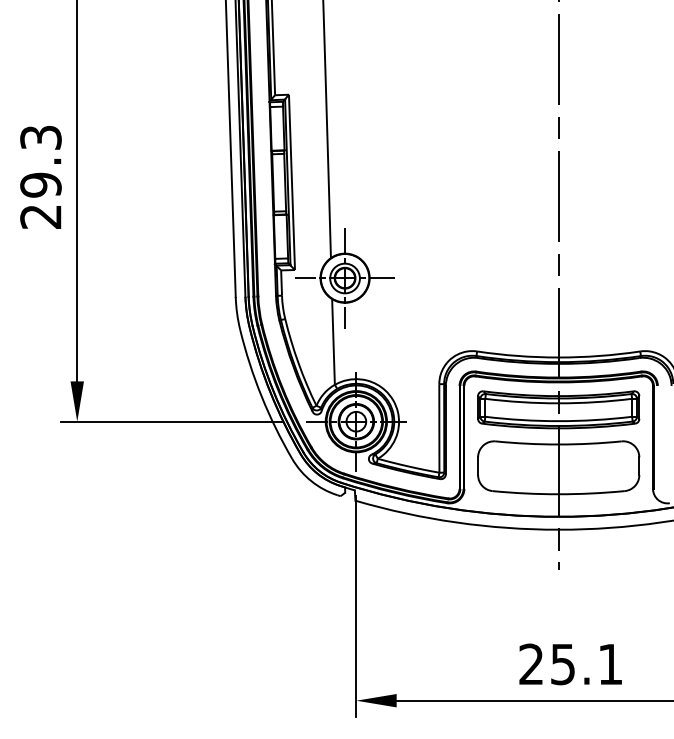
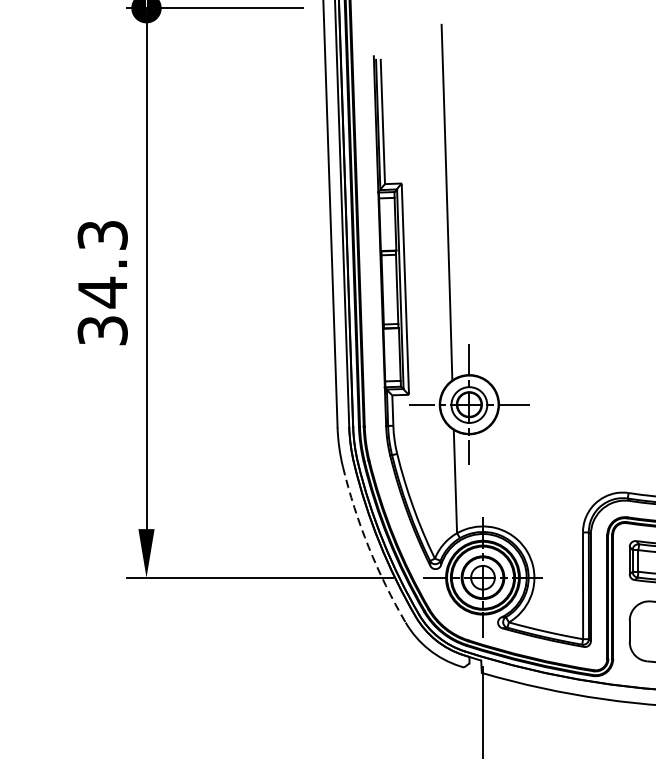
text: (40, 200) -> (102, 311), 29.3 -> 34.3
arc: (261, 396) -> (368, 547), solid -> dashed

